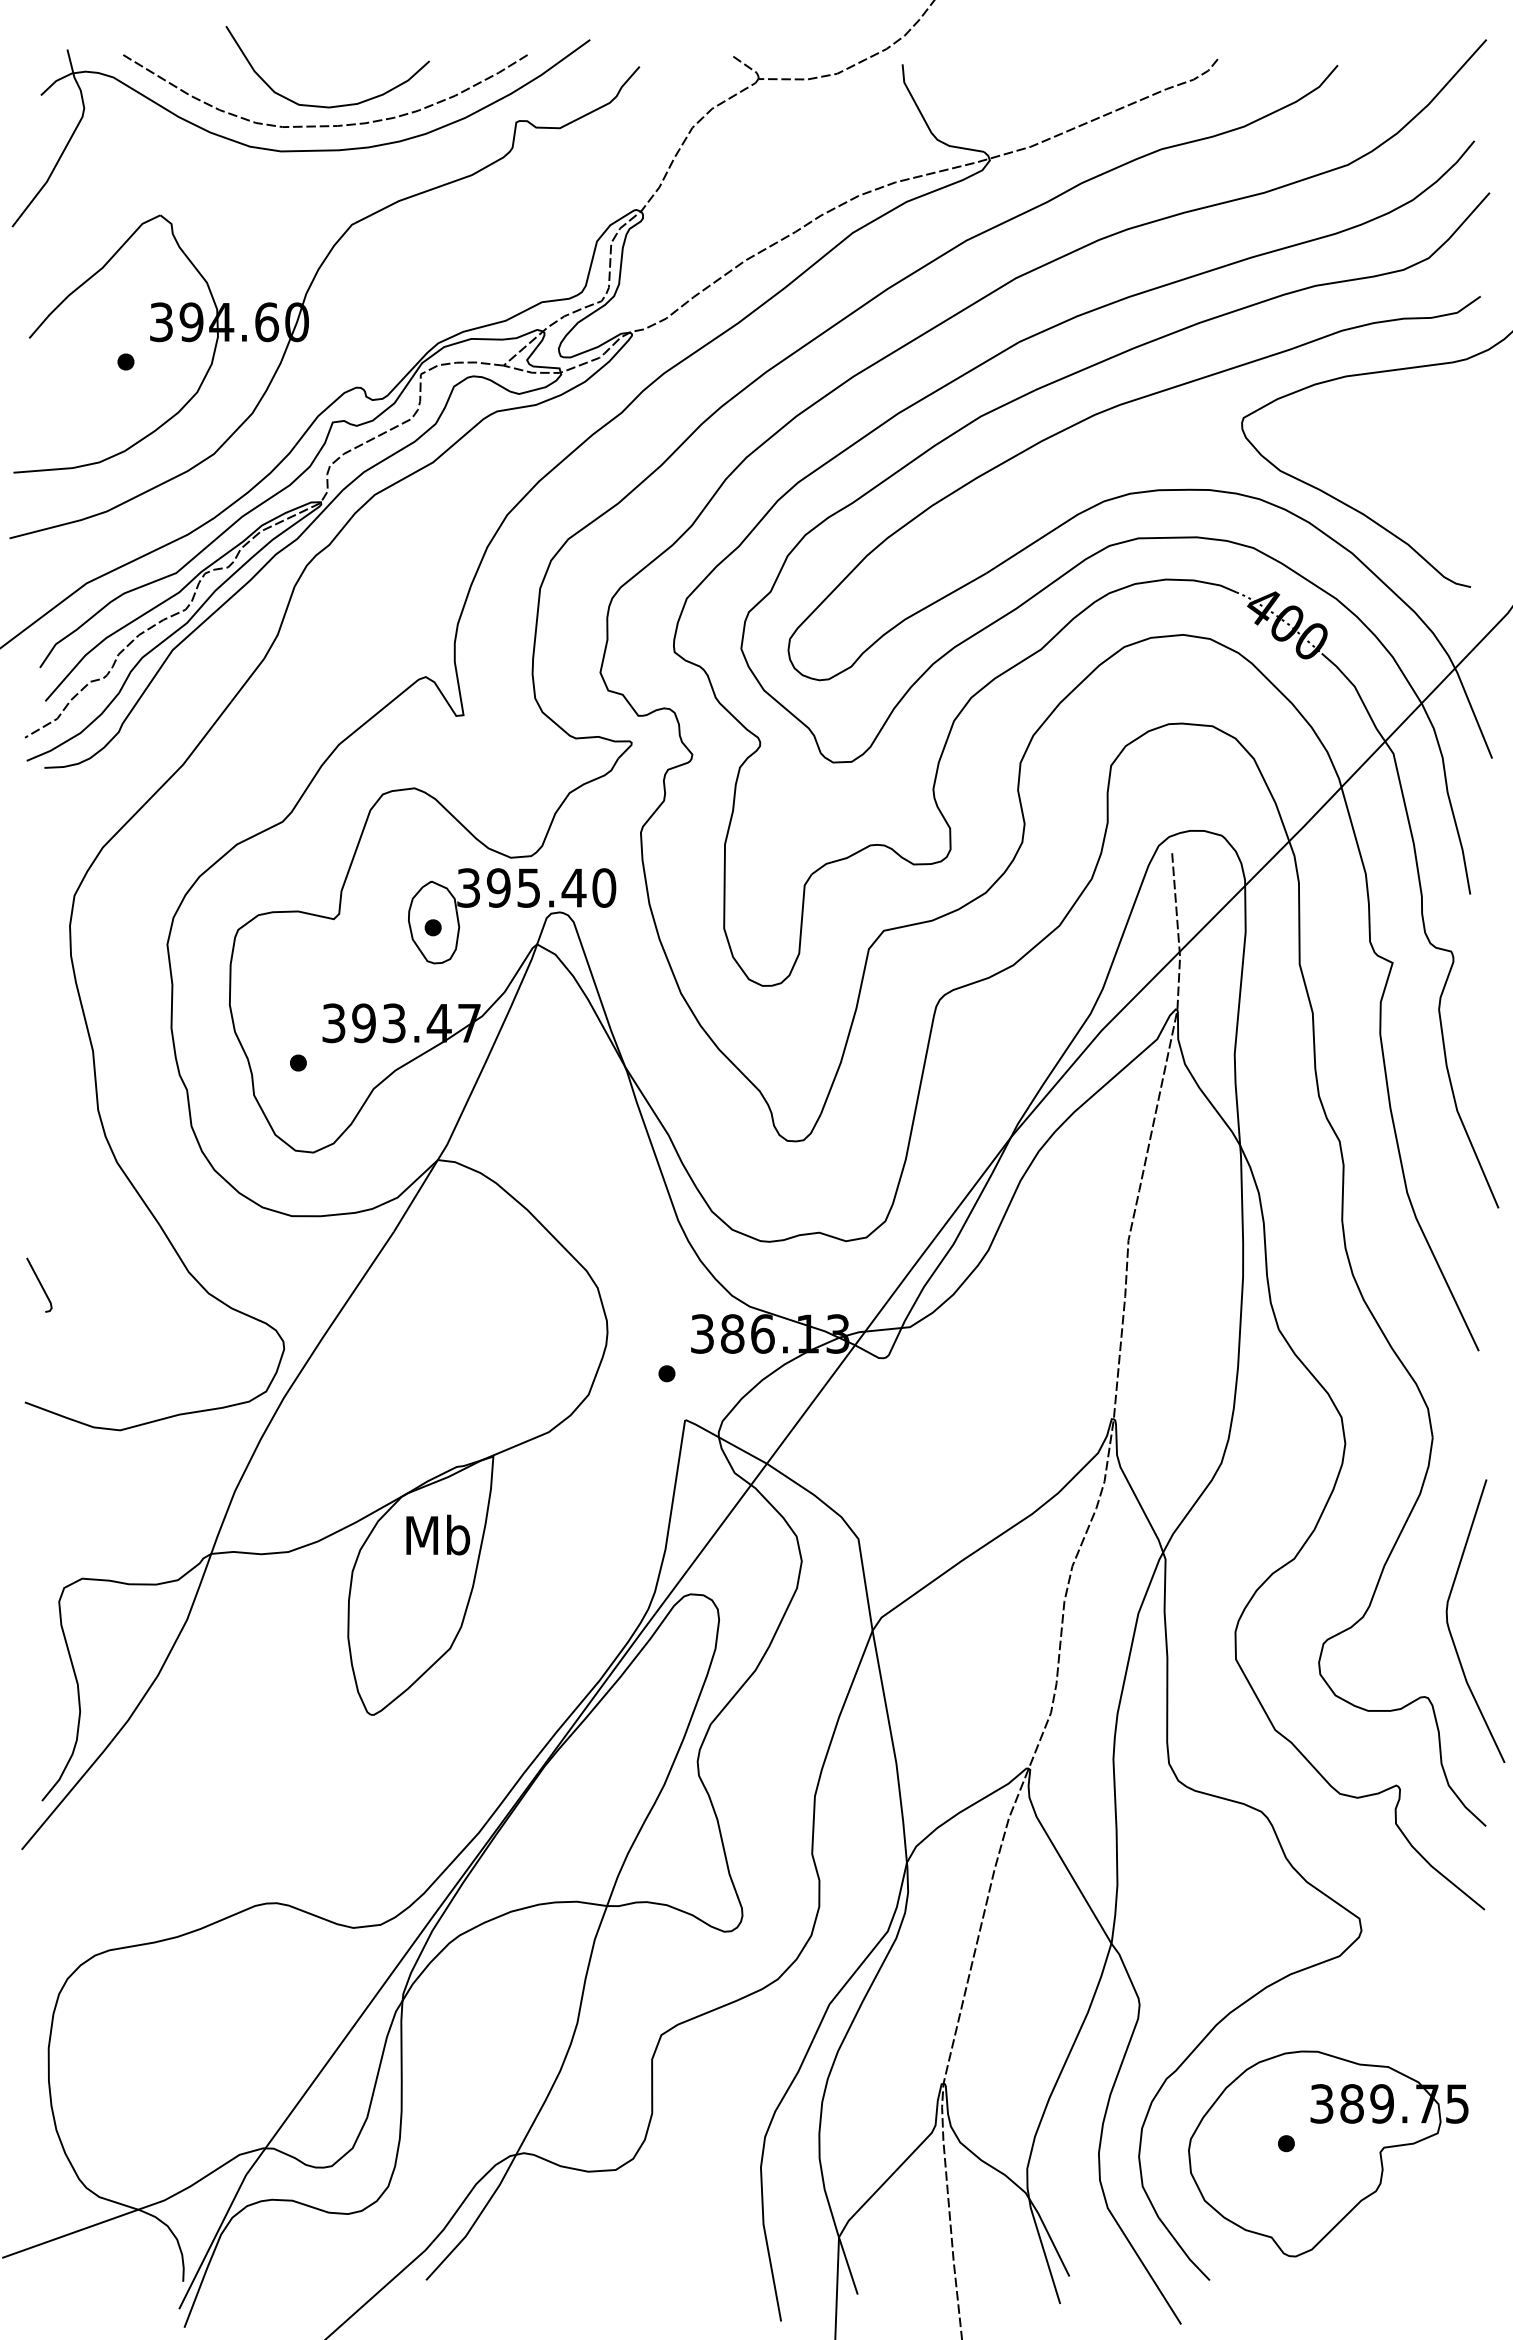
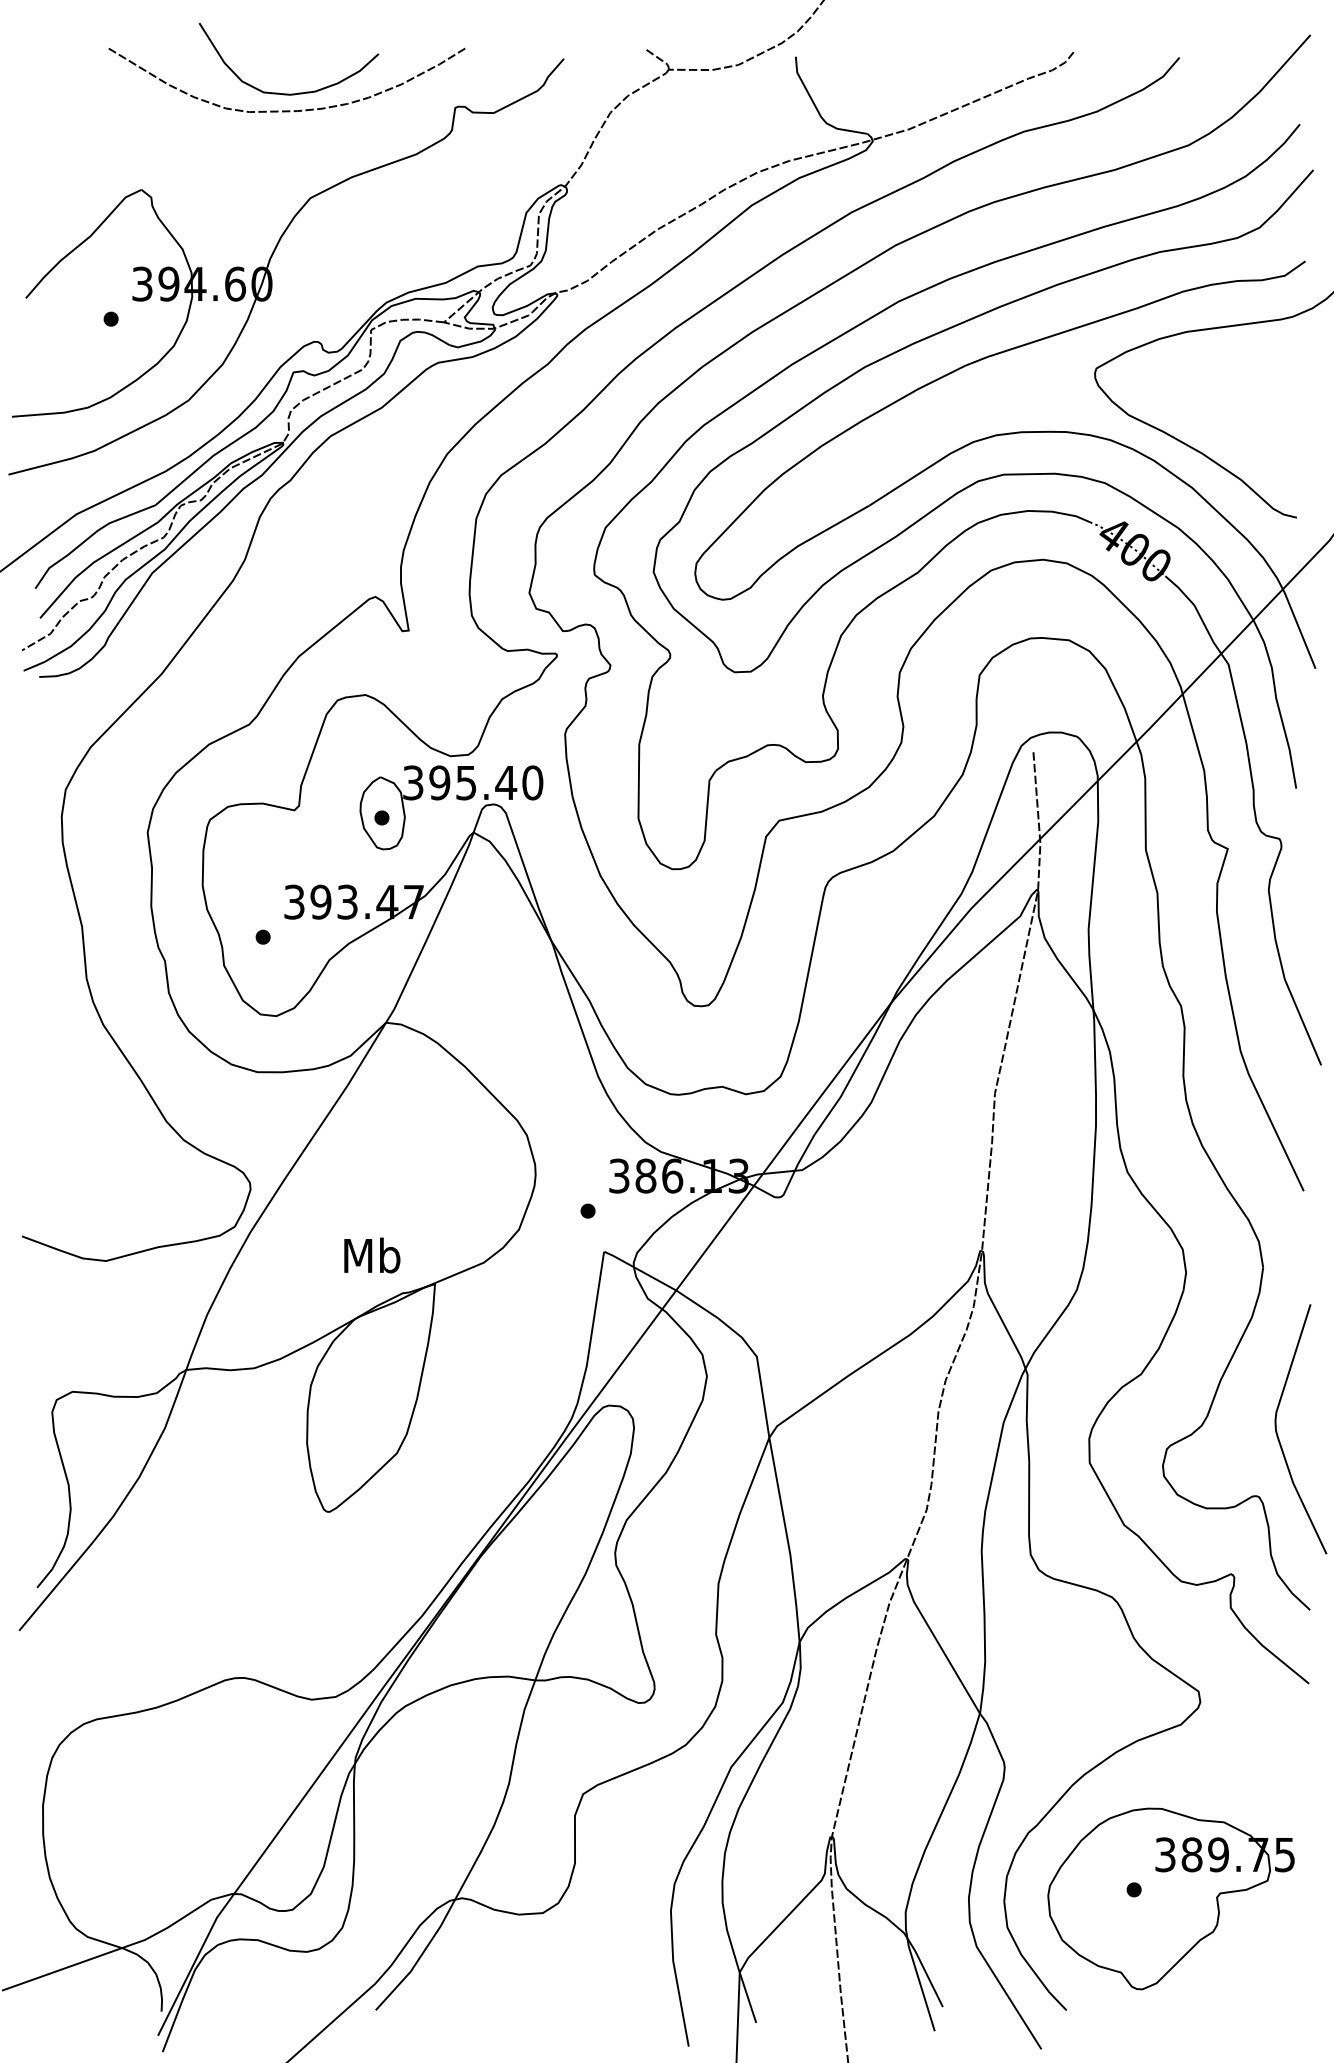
part: (300, 150) -> (264, 132), removed
line: (39, 1284) -> (34, 1132), removed
text: (438, 1534) -> (372, 1254), moved

